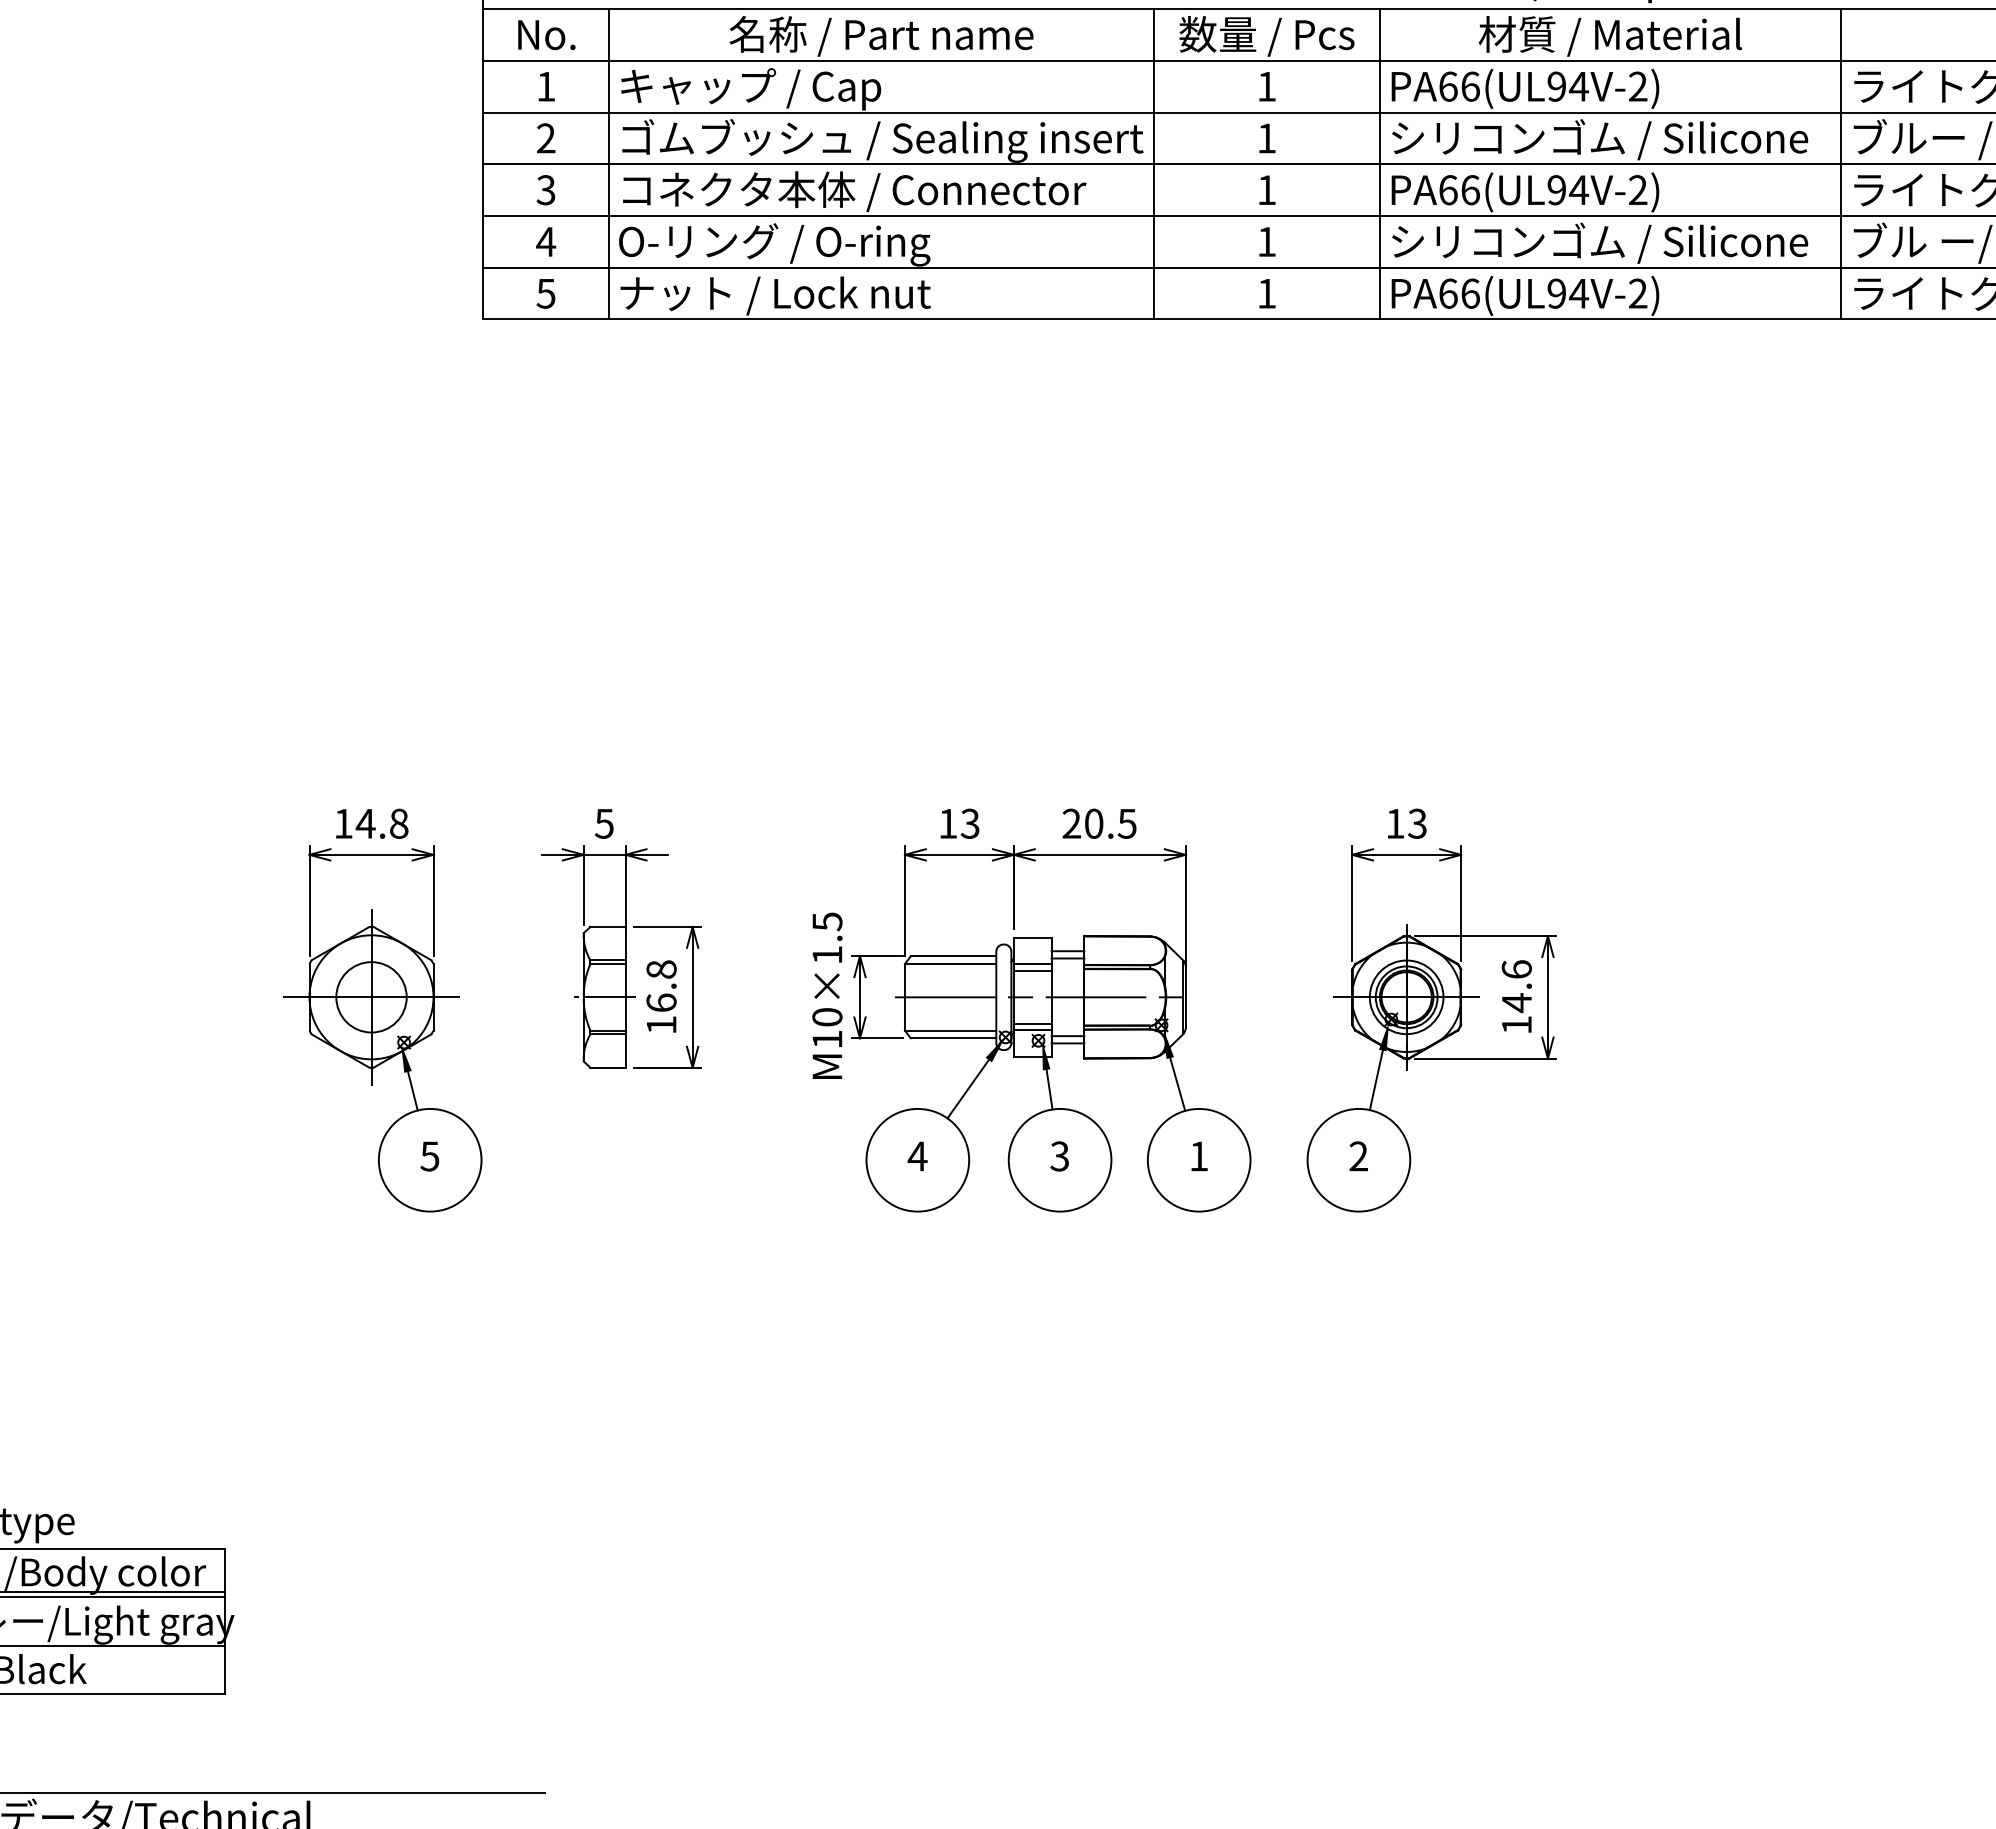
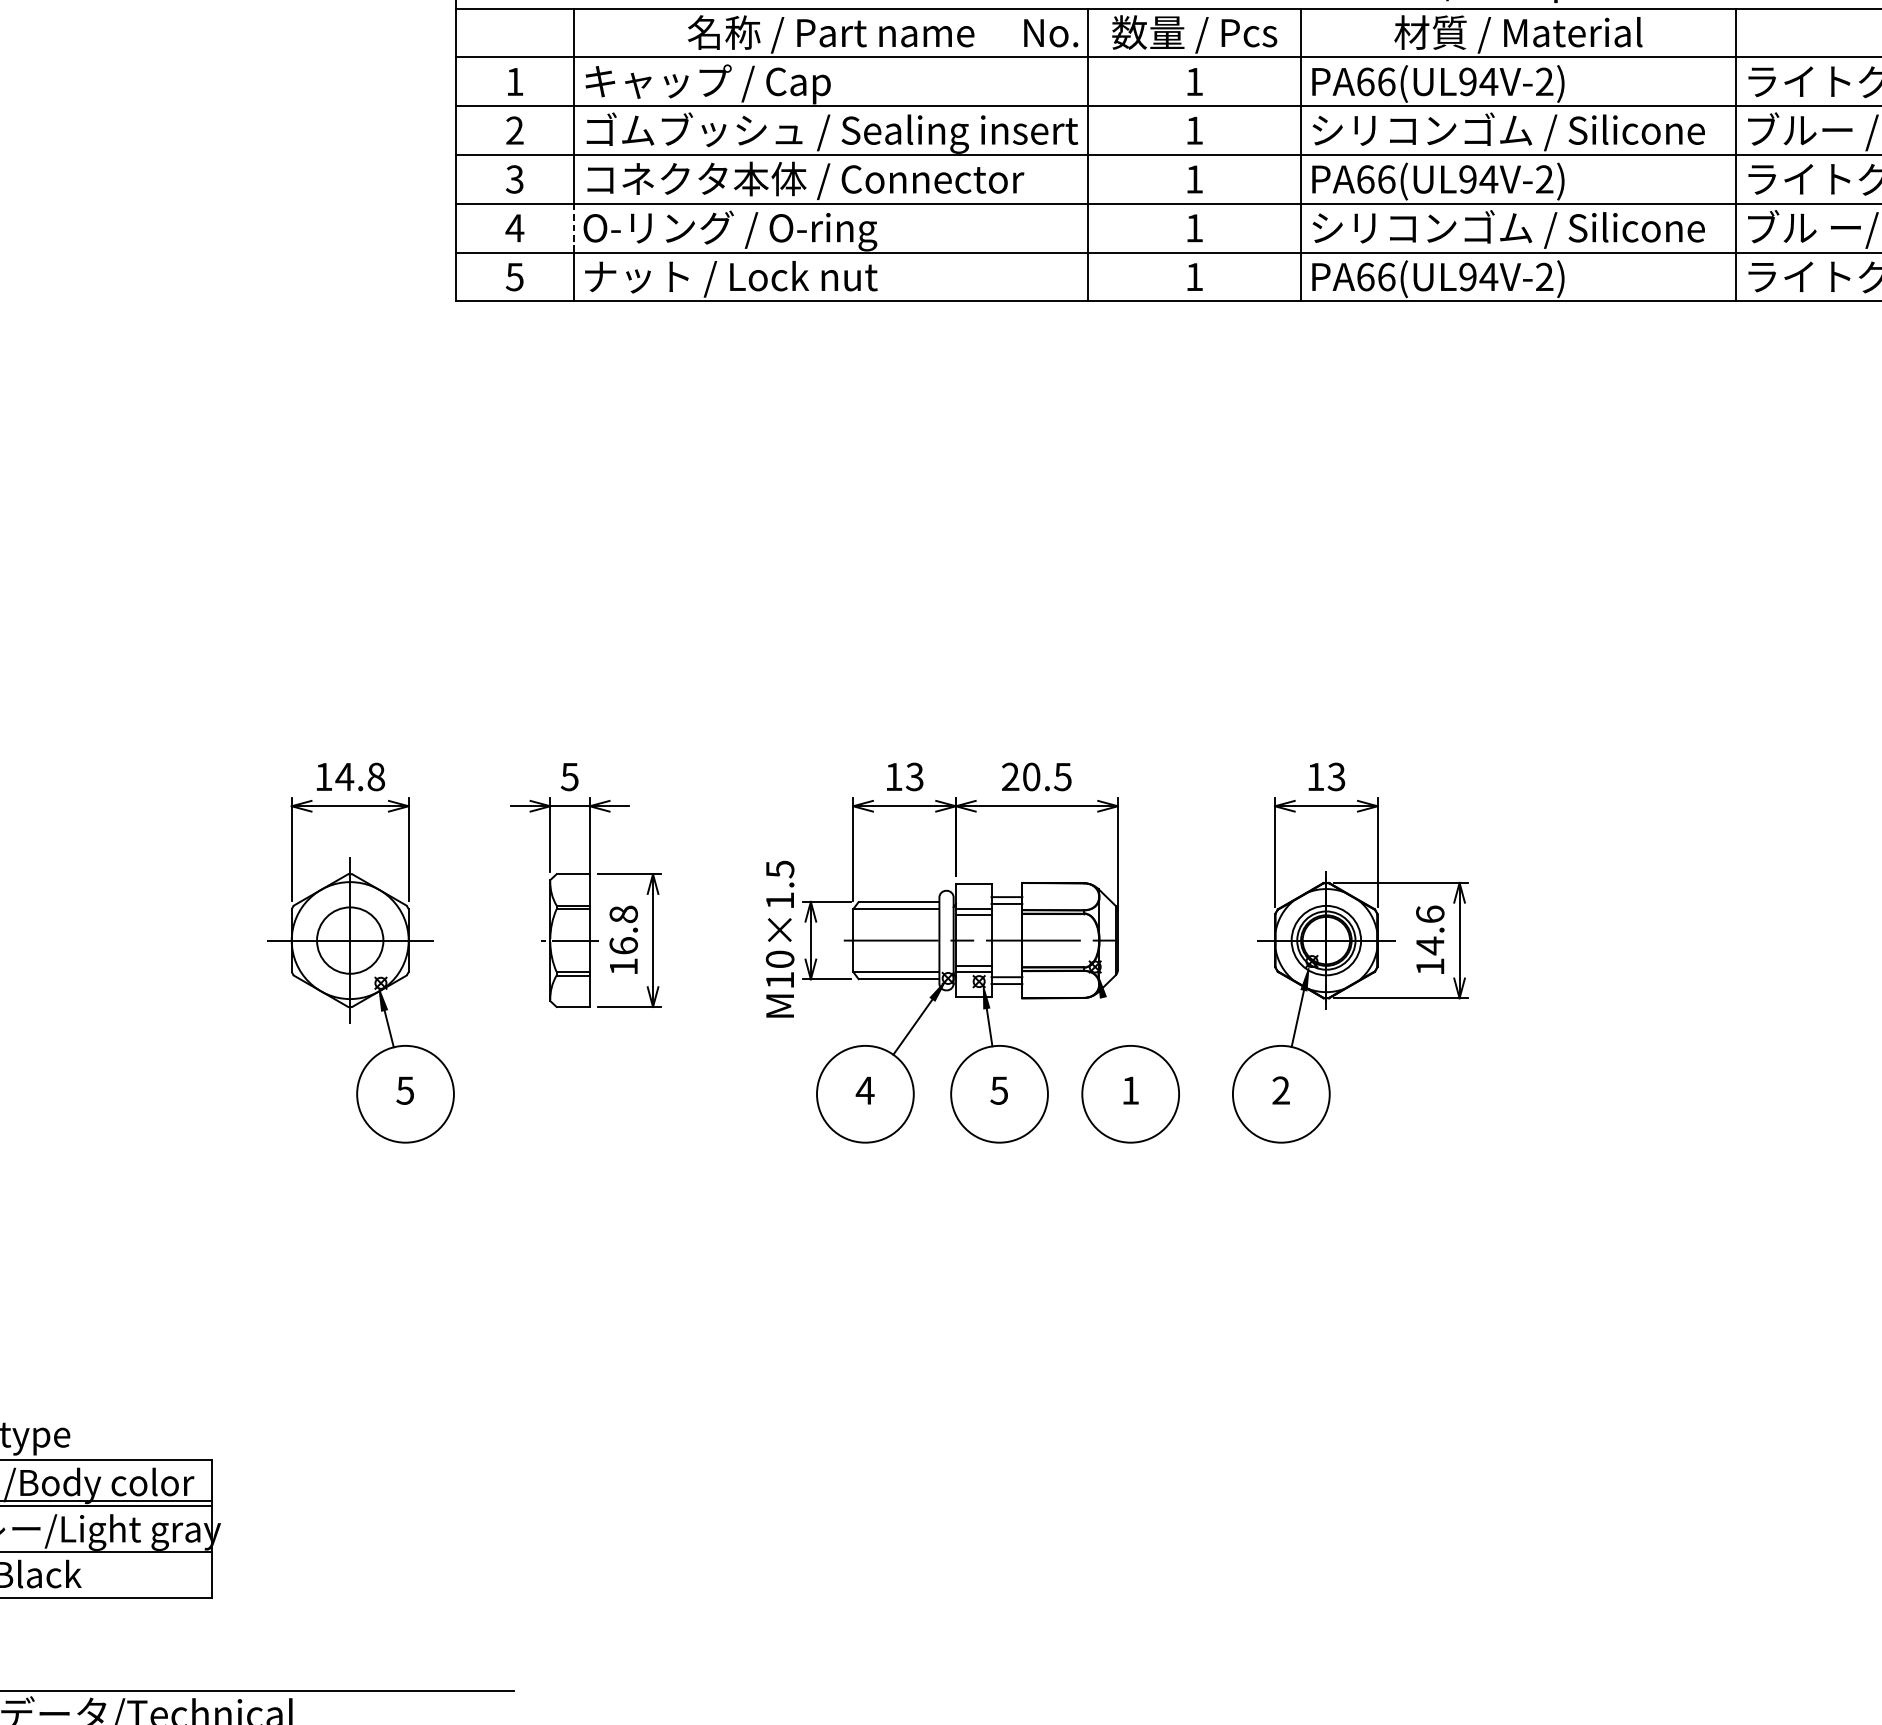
text: (546, 35) -> (1050, 33), moved
line: (609, 241) -> (574, 227), solid -> dashed
line: (1177, 1084) -> (1110, 1022), removed
text: (1059, 1156) -> (998, 1090), 3 -> 5

